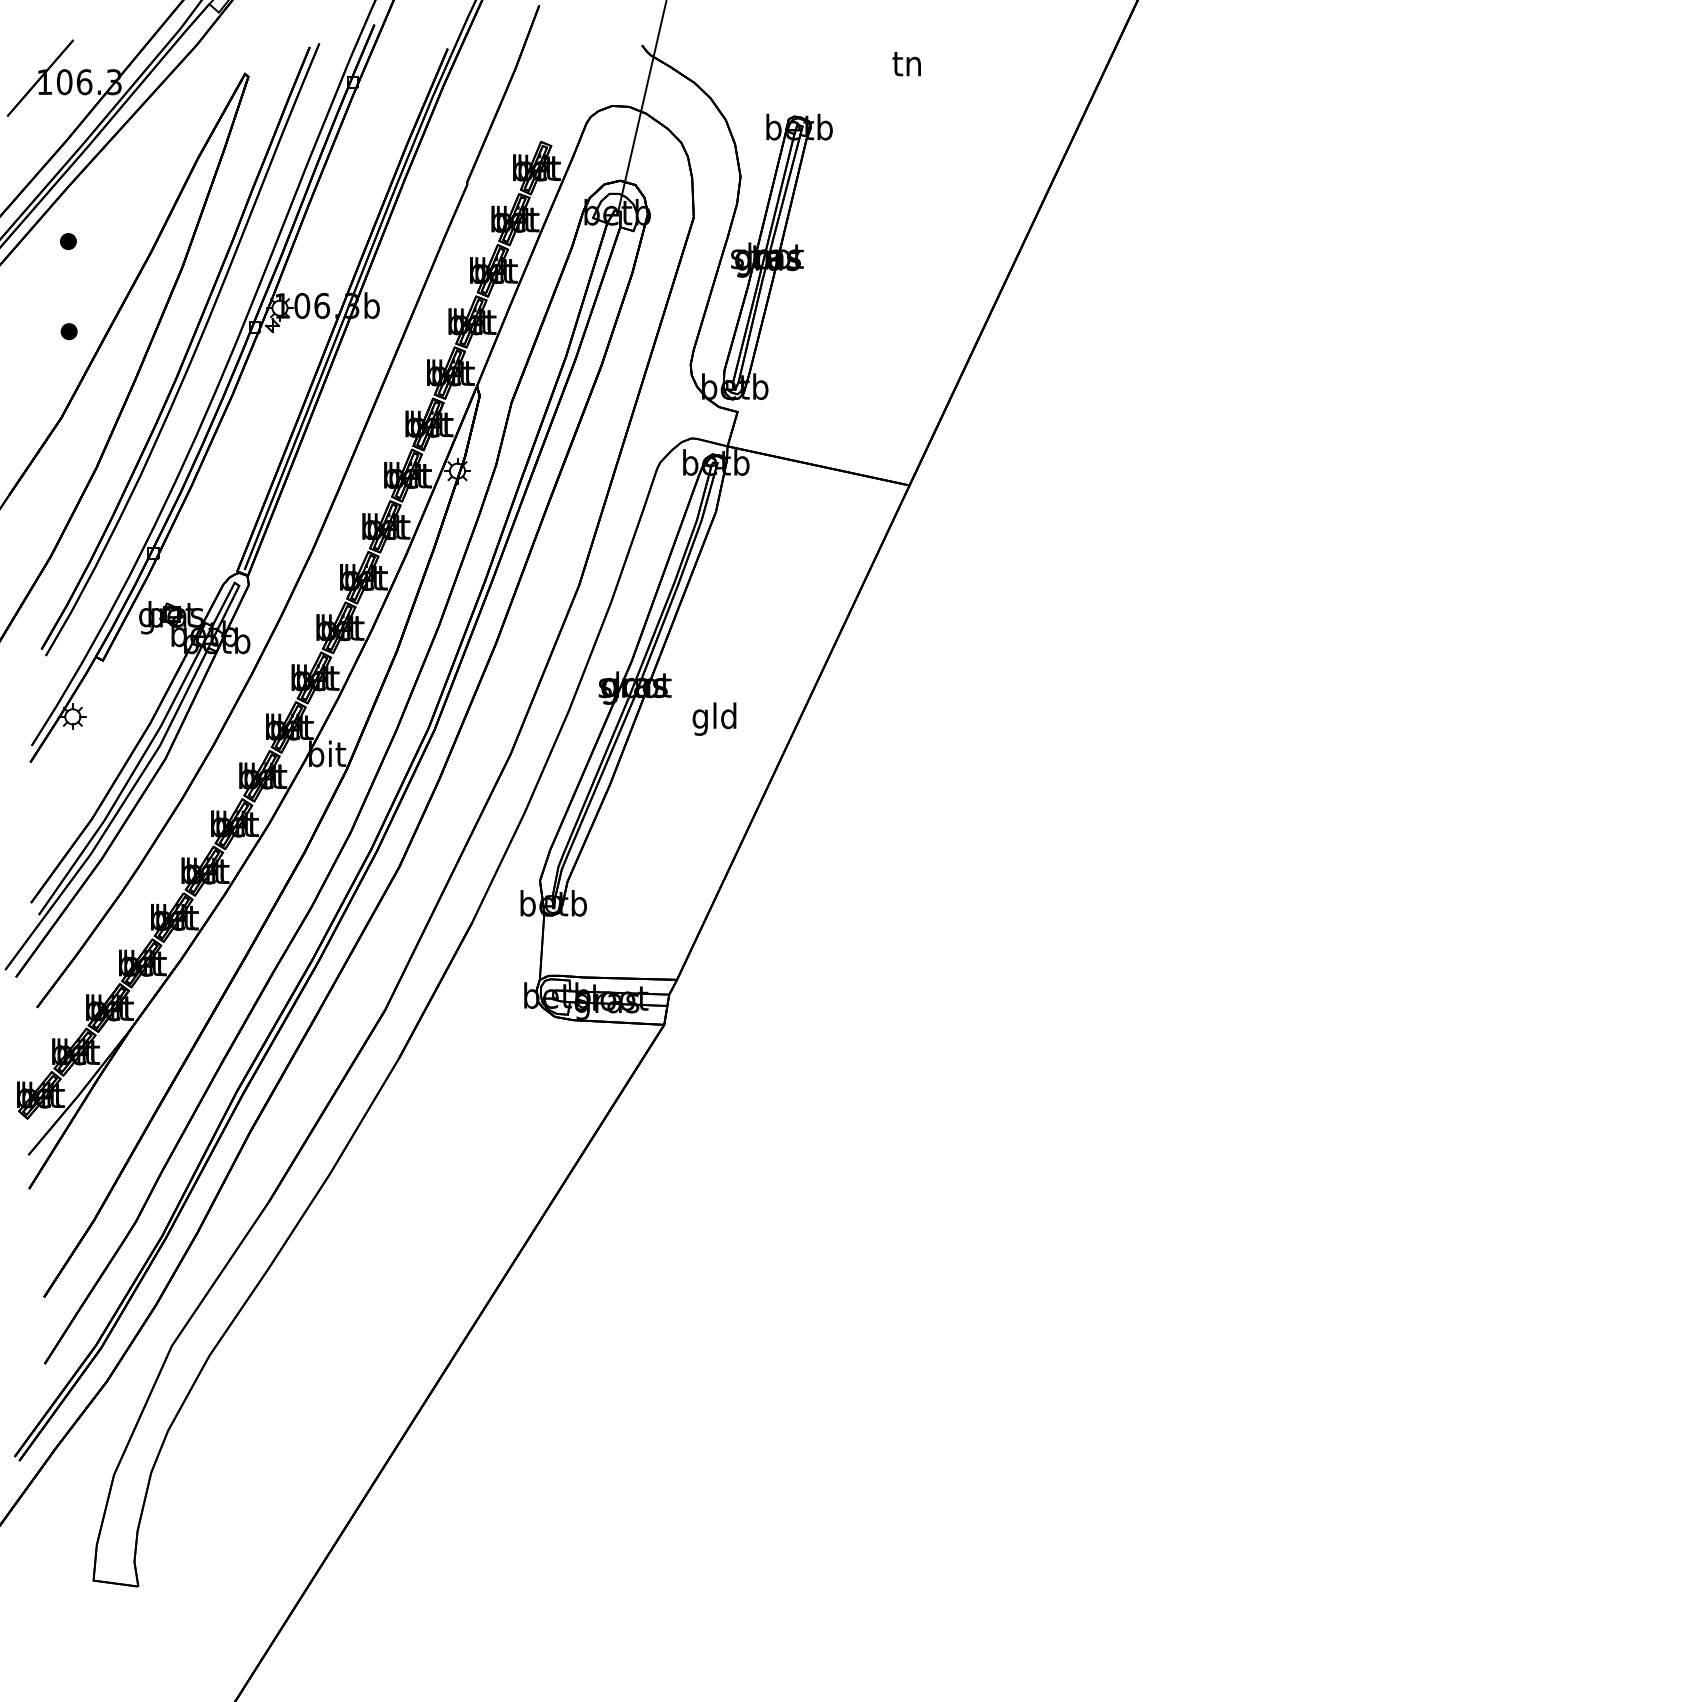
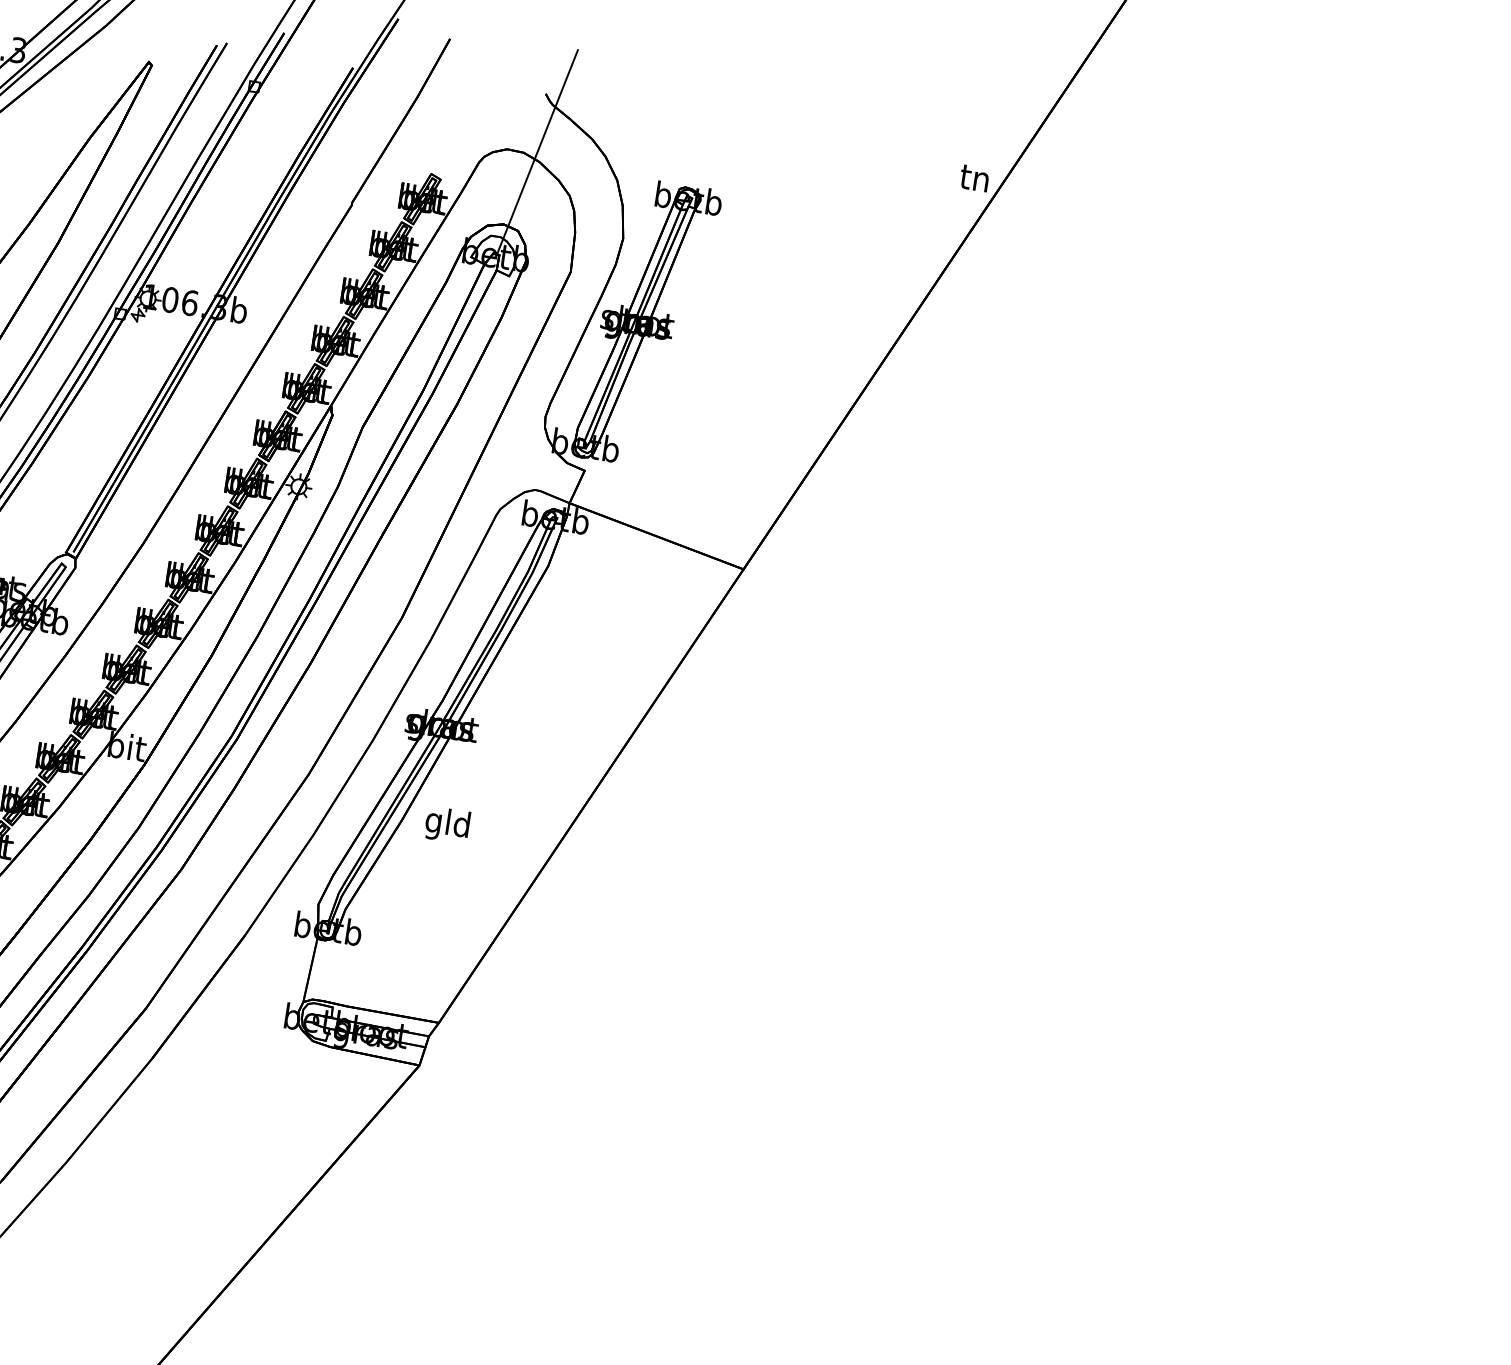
text: (906, 64) -> (974, 178), moved
text: (714, 718) -> (447, 824), moved

